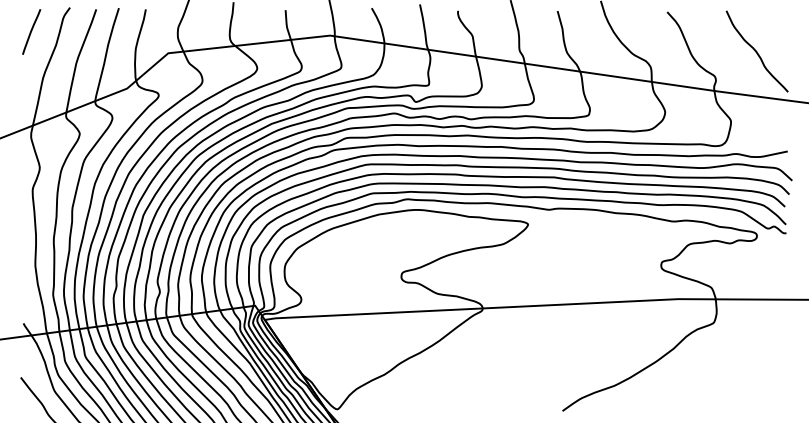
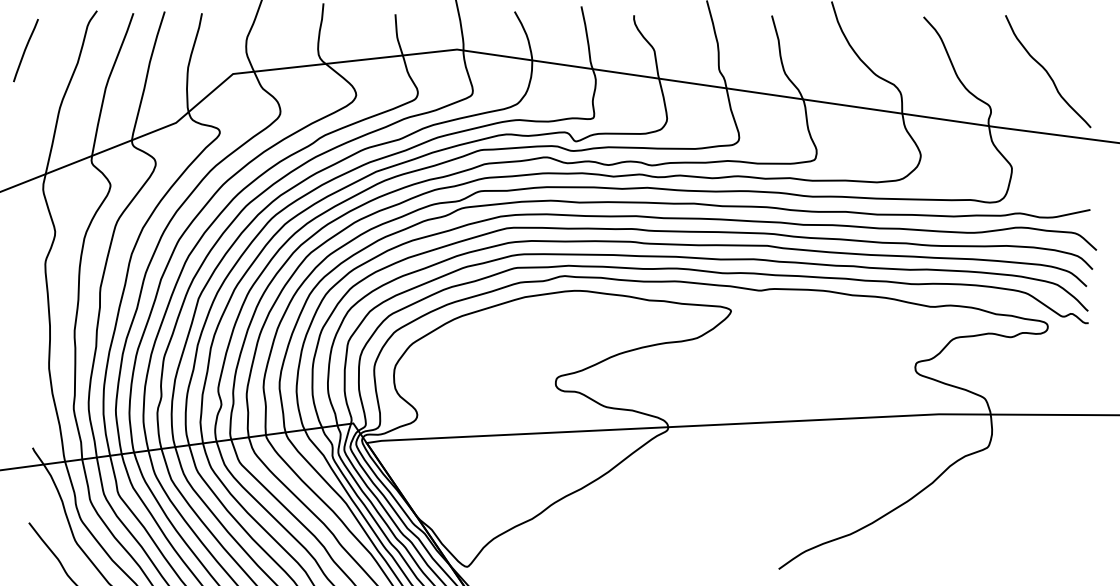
curve: (31, 31) -> (25, 50), moved

